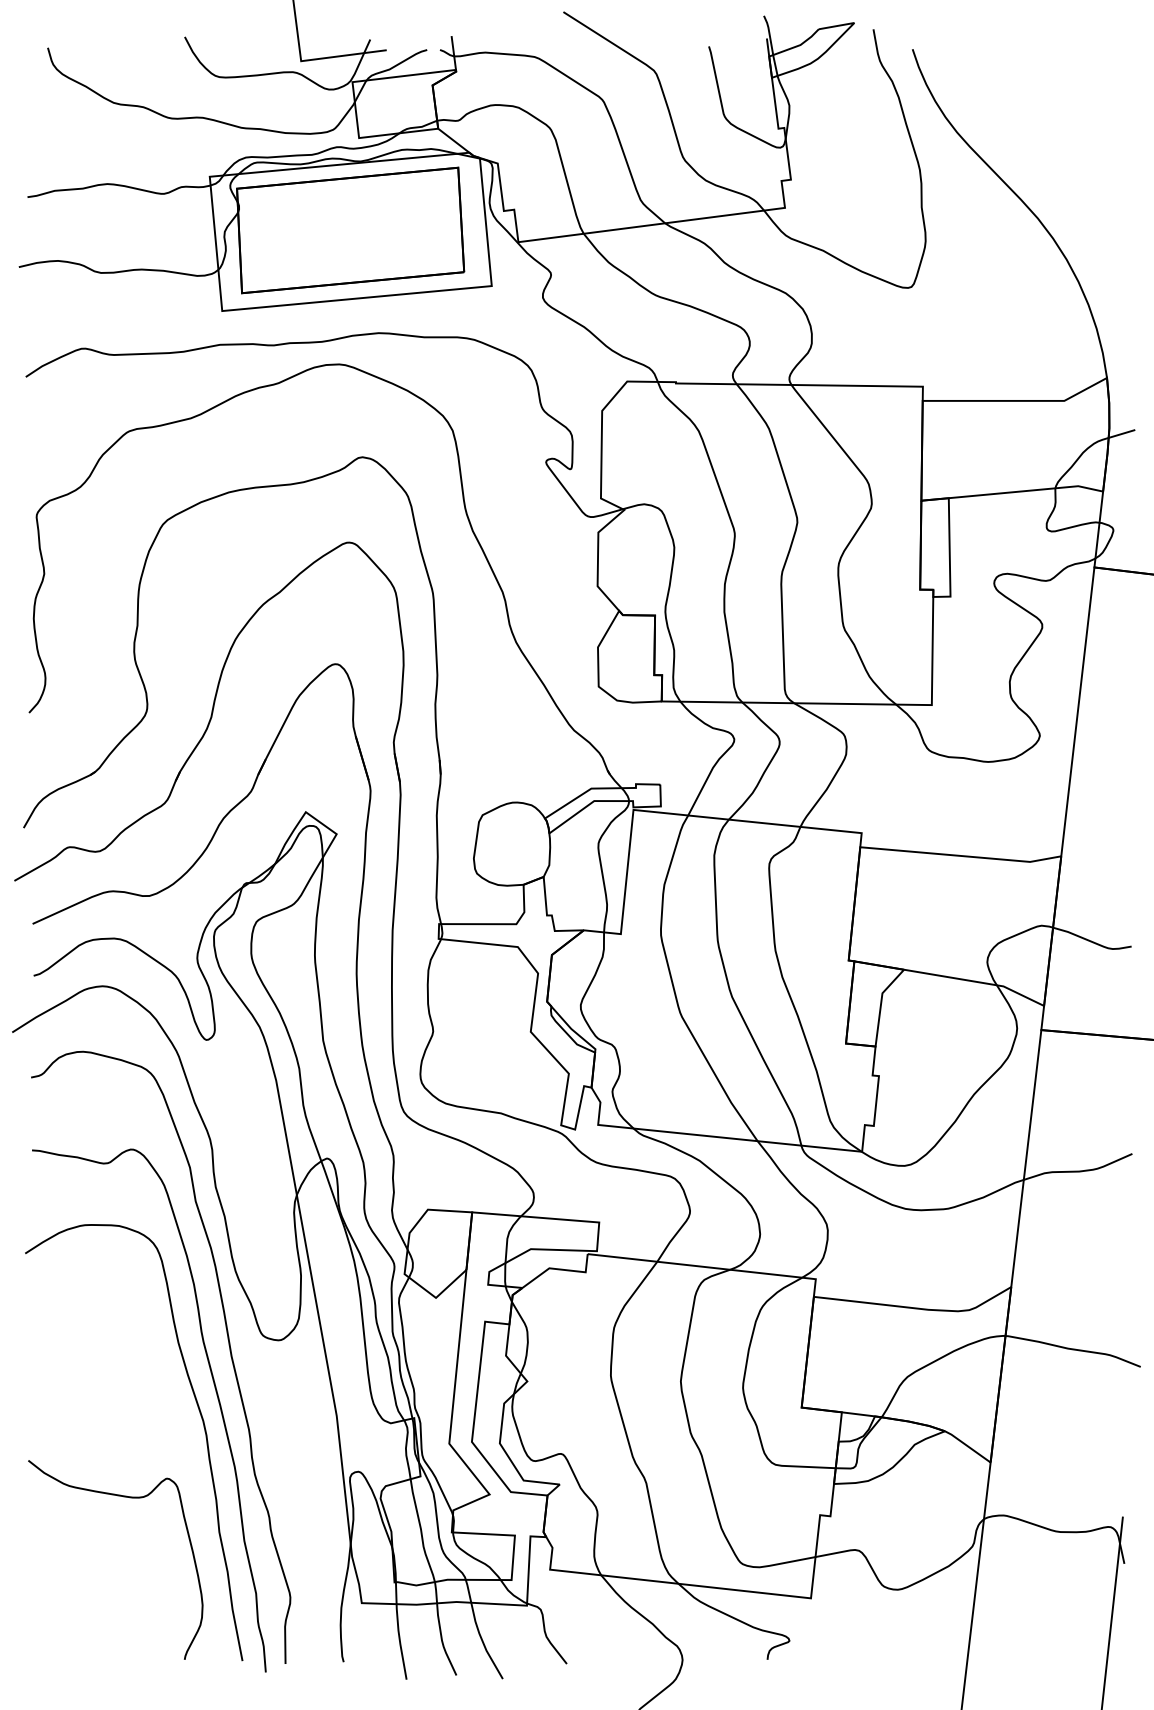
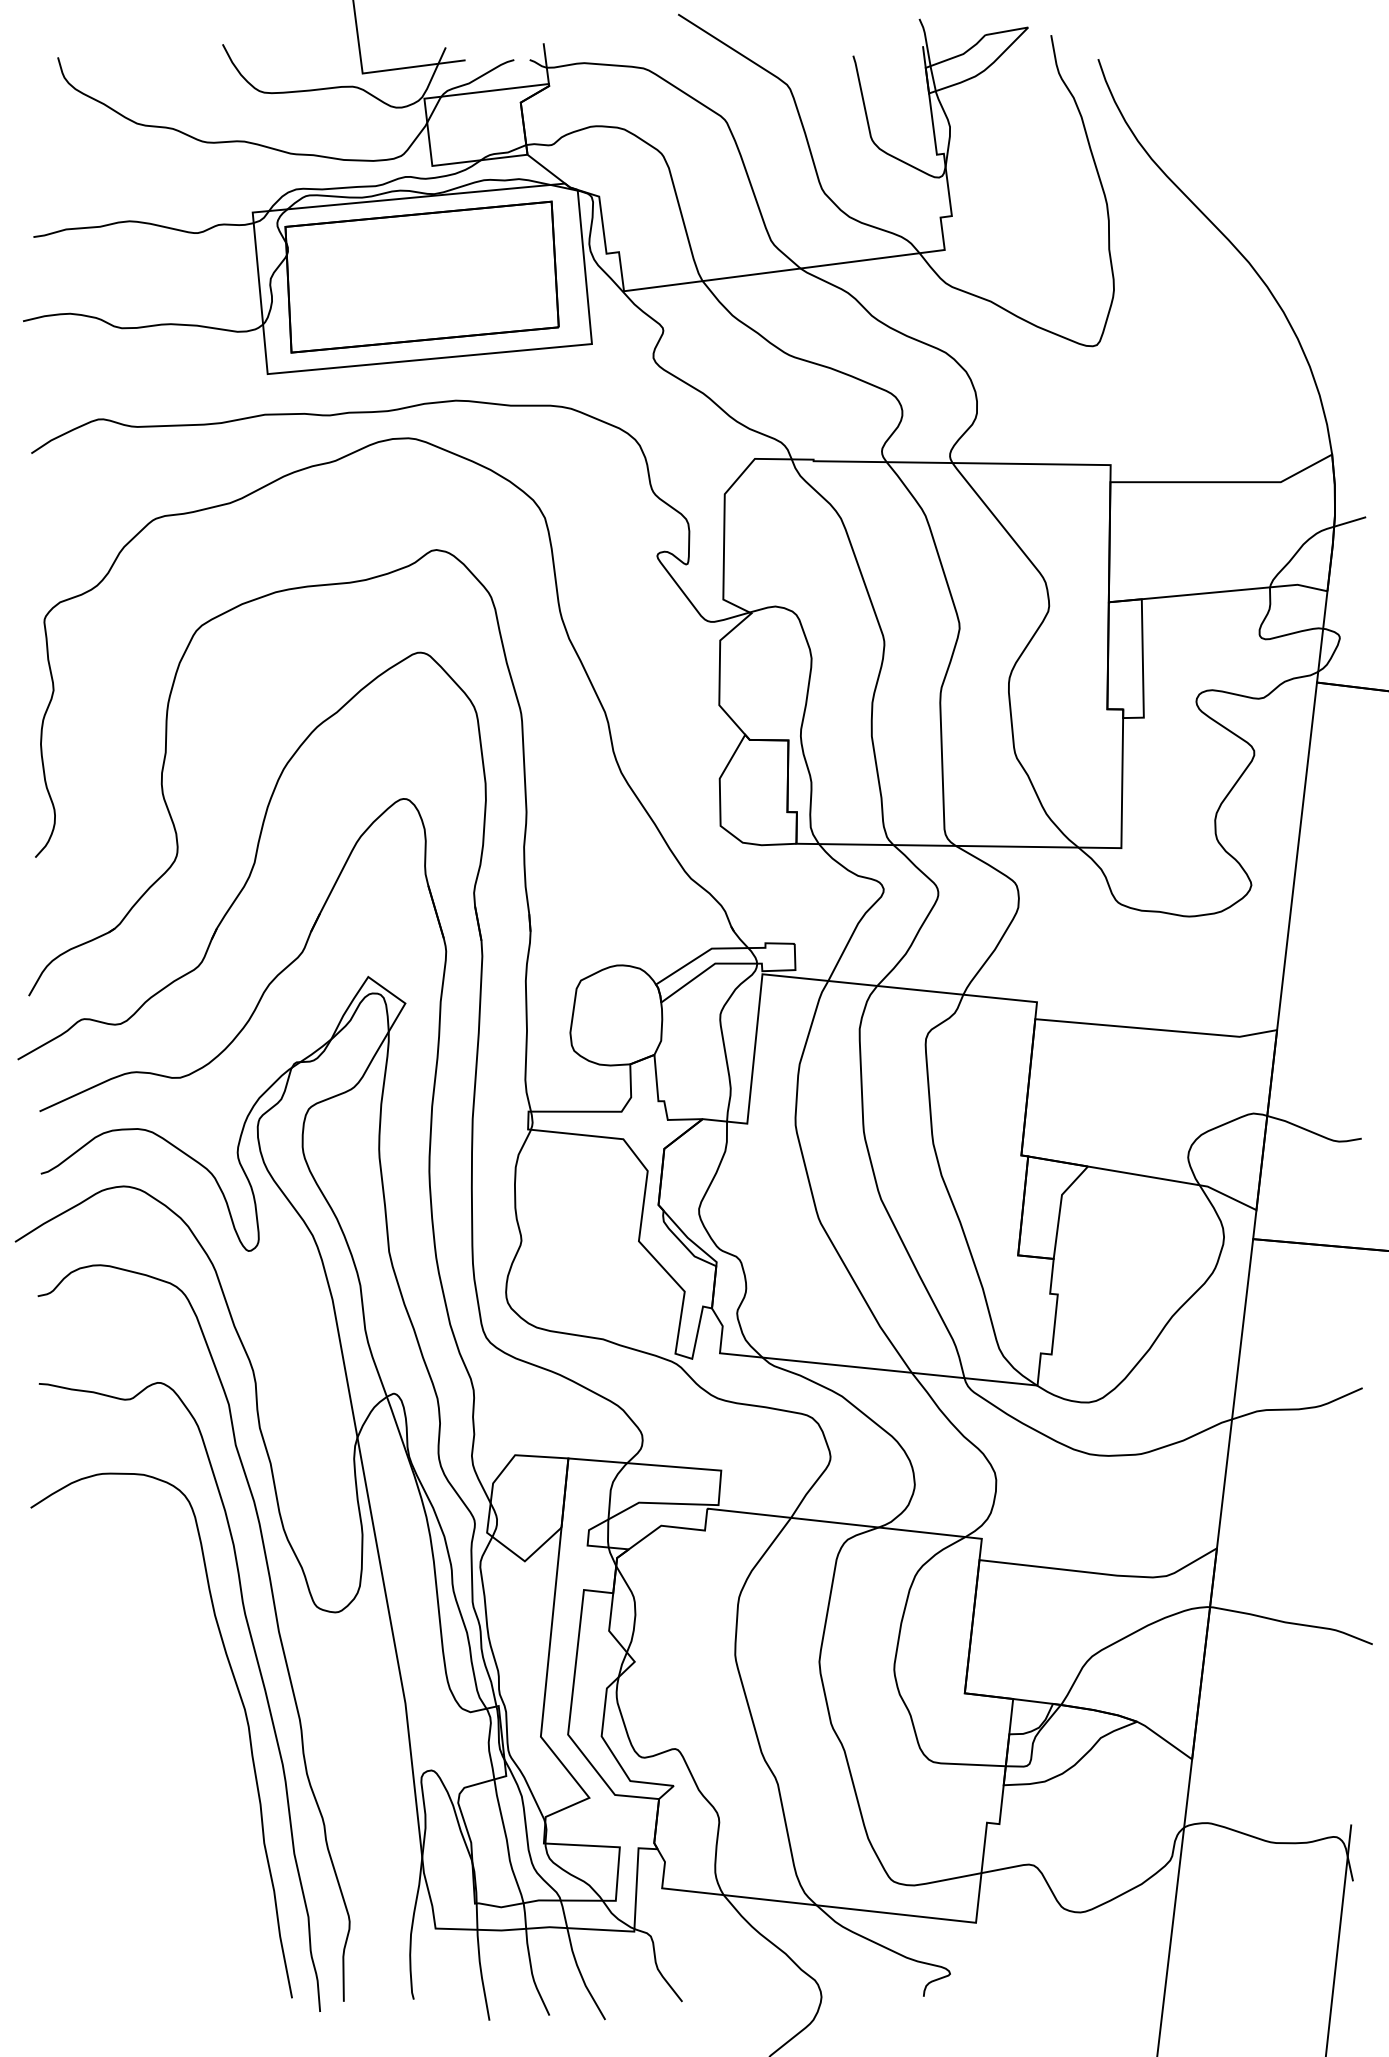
curve: (124, 1497) -> (150, 1801), removed

